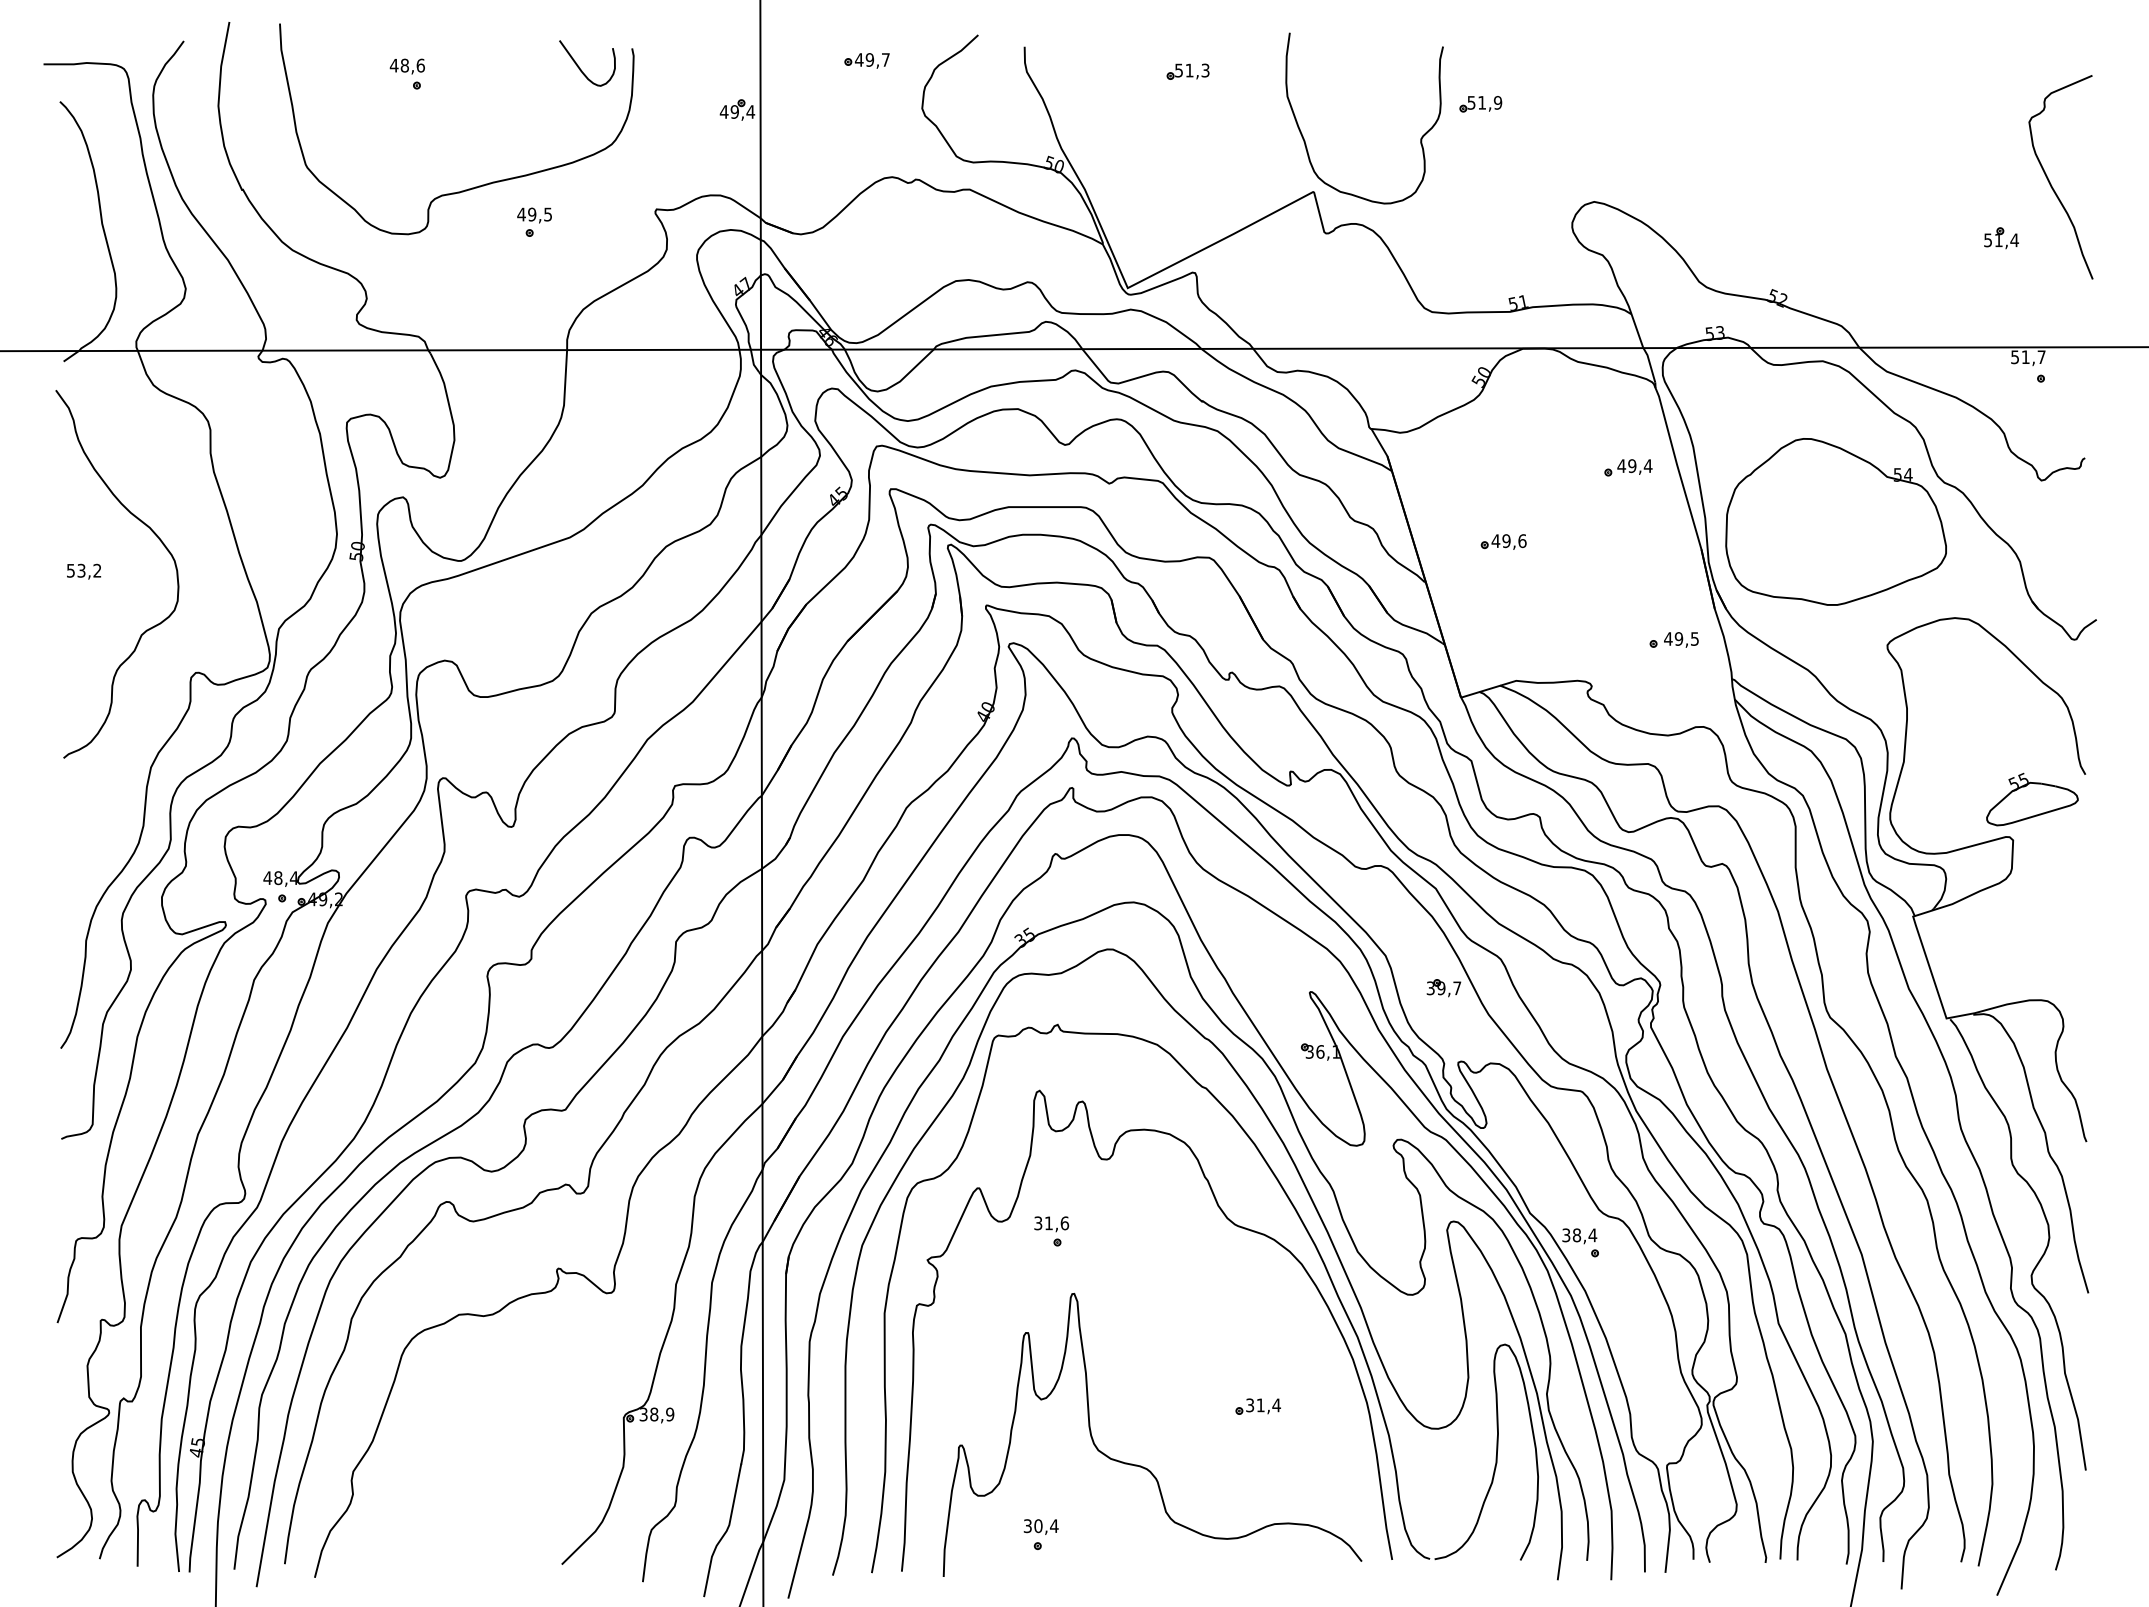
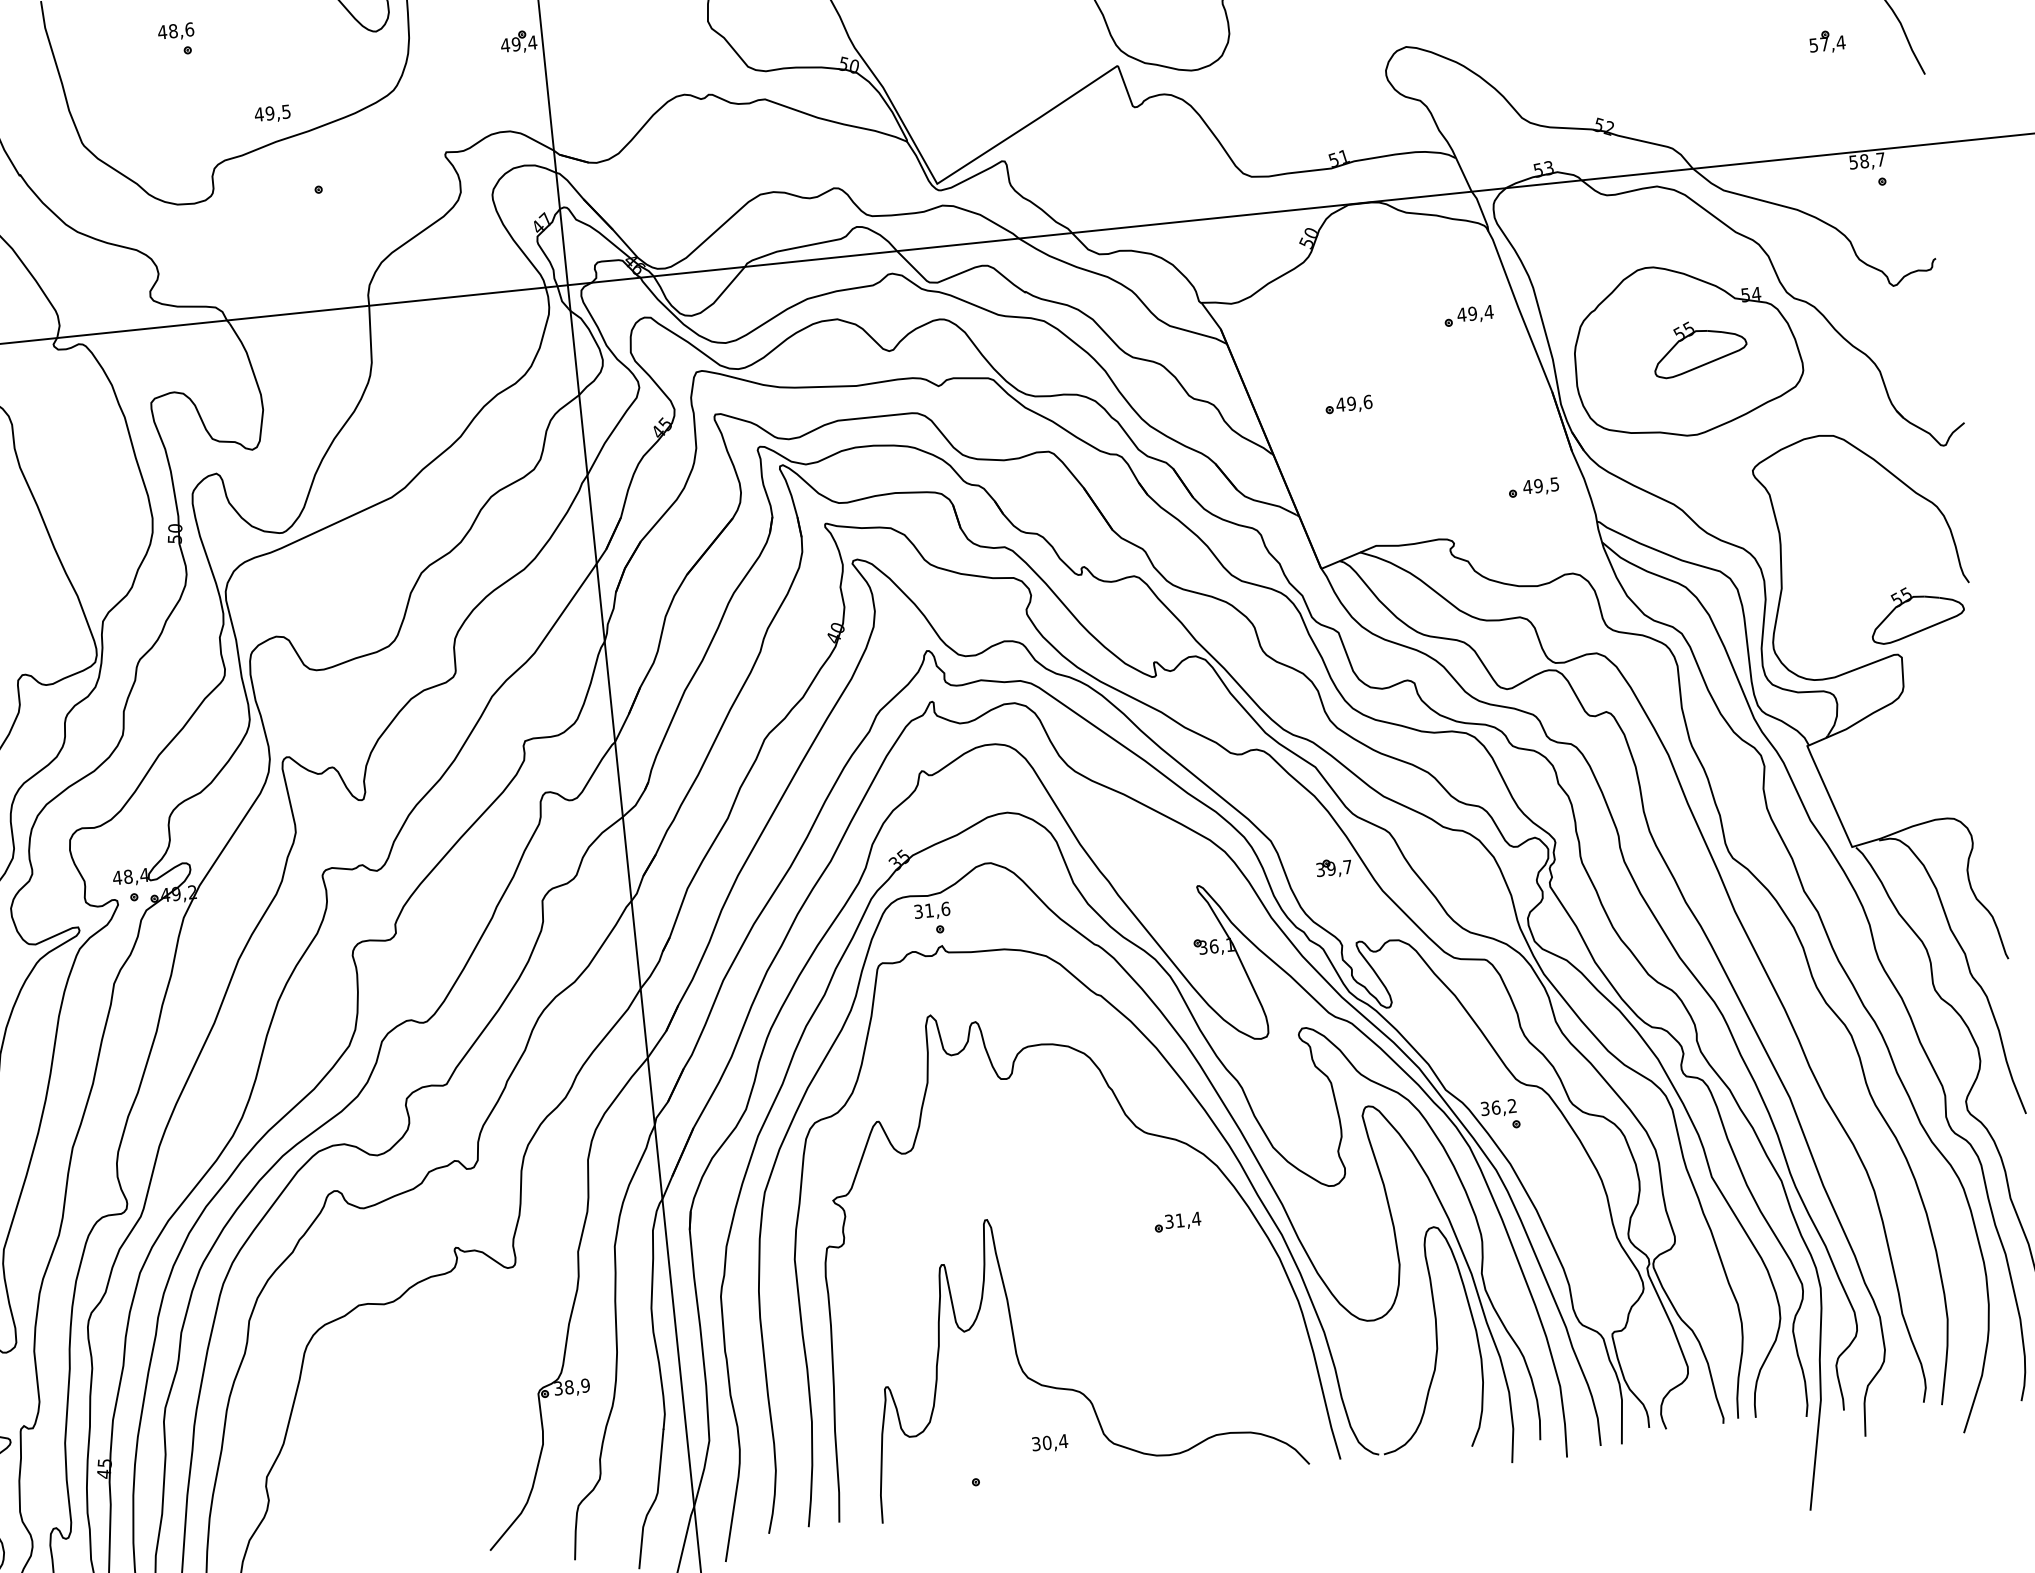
text: (534, 215) -> (272, 114), moved
text: (1998, 240) -> (1824, 44), 51,4 -> 57,4
text: (2025, 357) -> (1864, 161), 51,7 -> 58,7
part: (1848, 521) -> (1699, 348), added
part: (1051, 1231) -> (932, 918), moved
text: (1584, 1235) -> (1503, 1107), 38,4 -> 36,2
part: (1257, 1406) -> (1176, 1222), moved
text: (1040, 1526) -> (1049, 1443), moved

